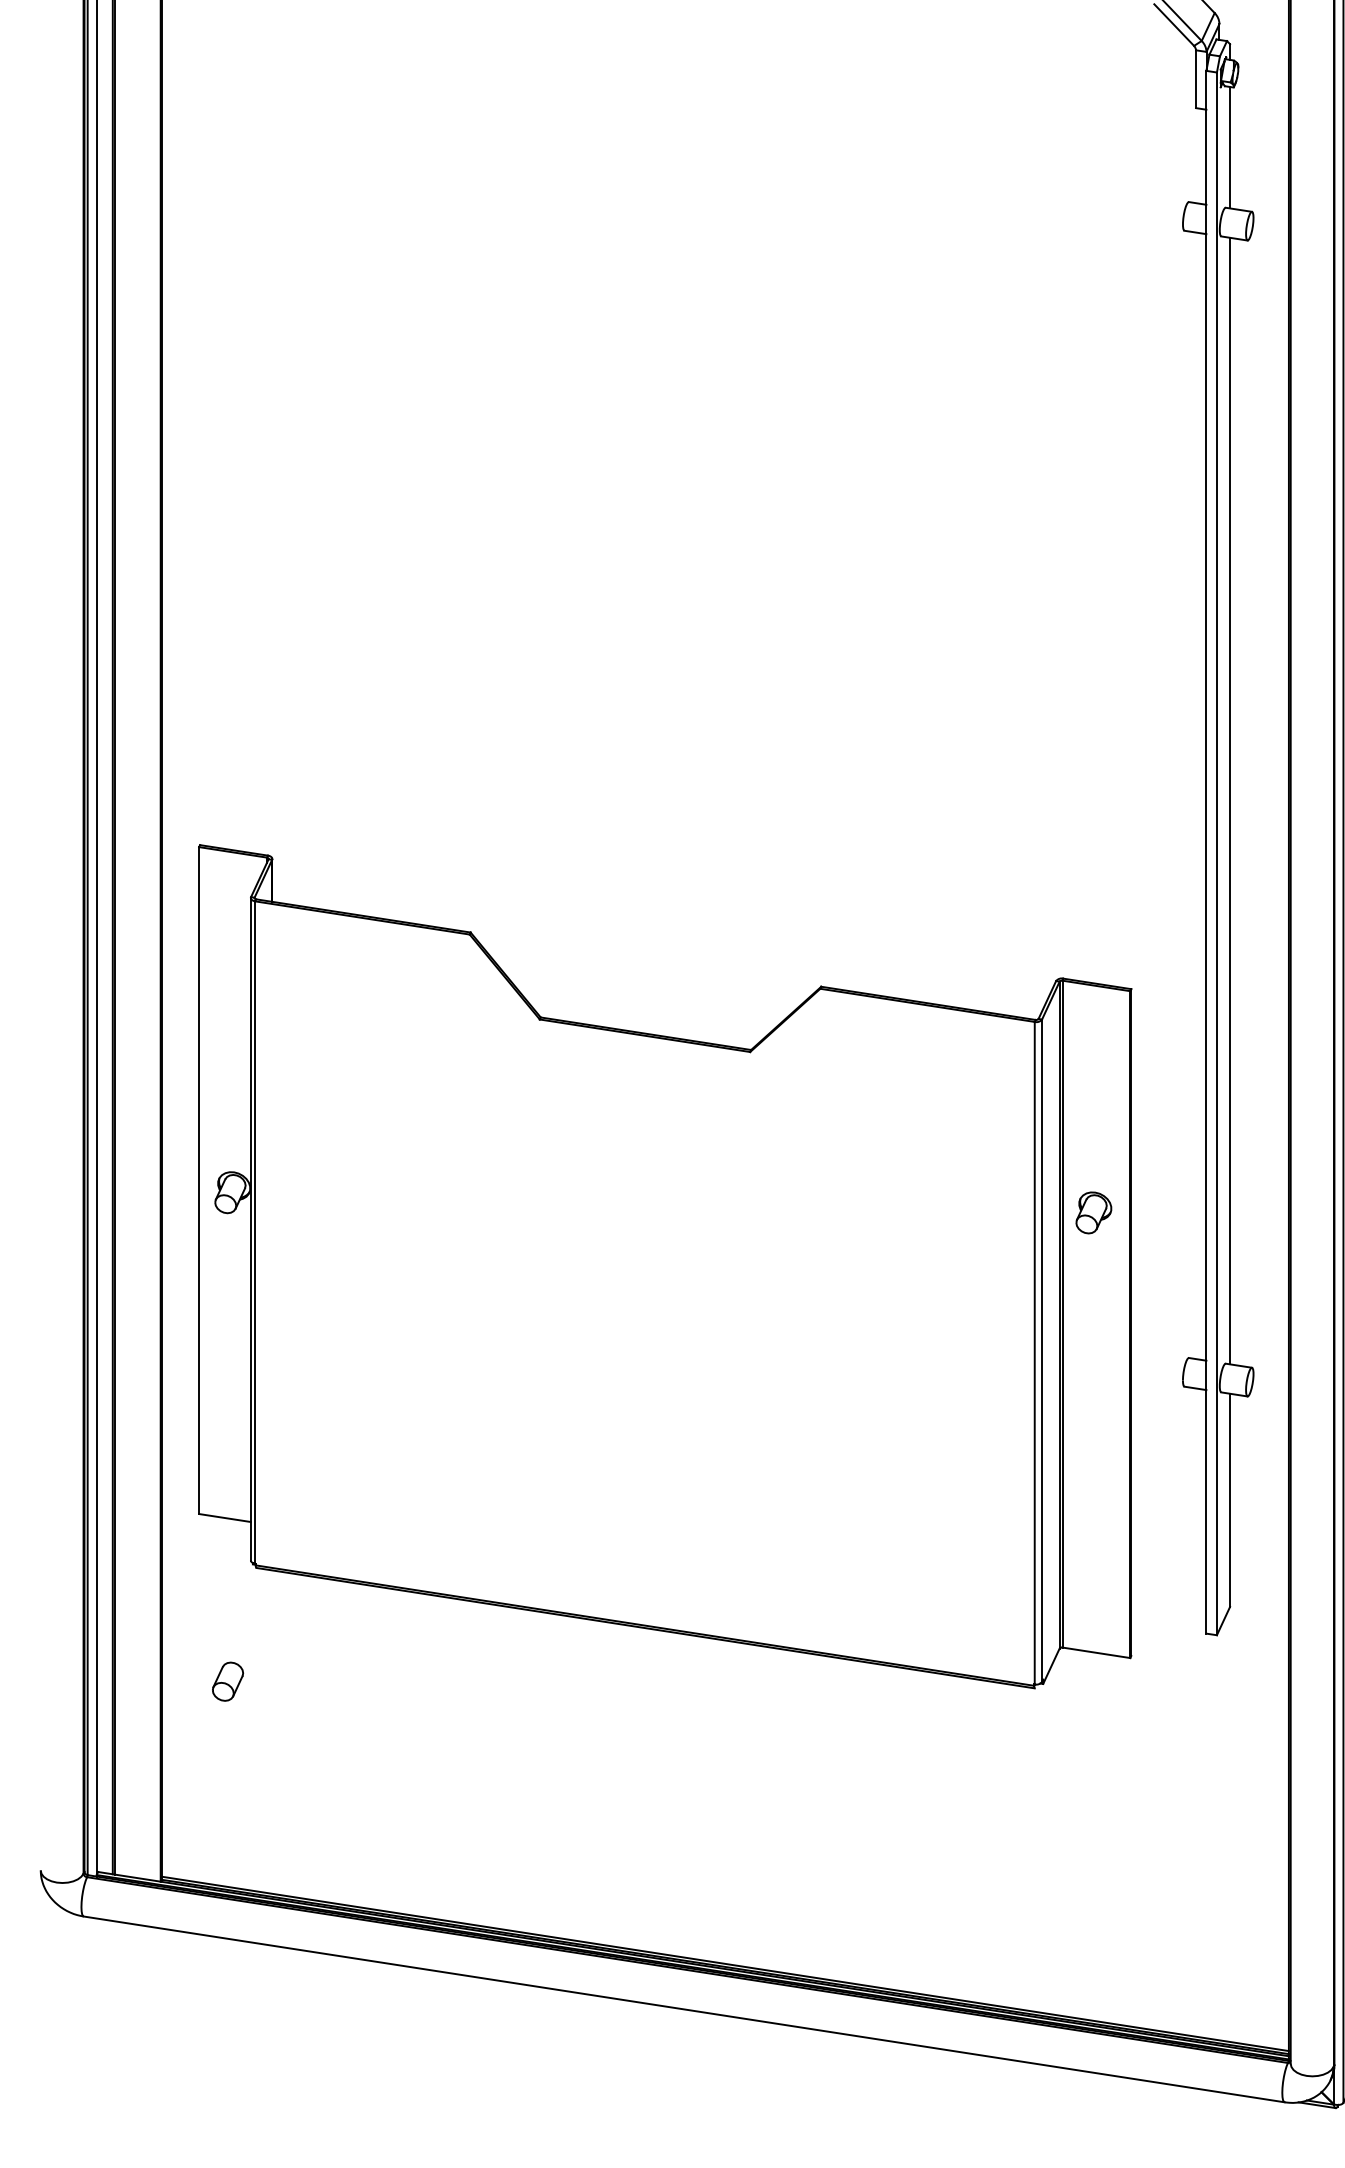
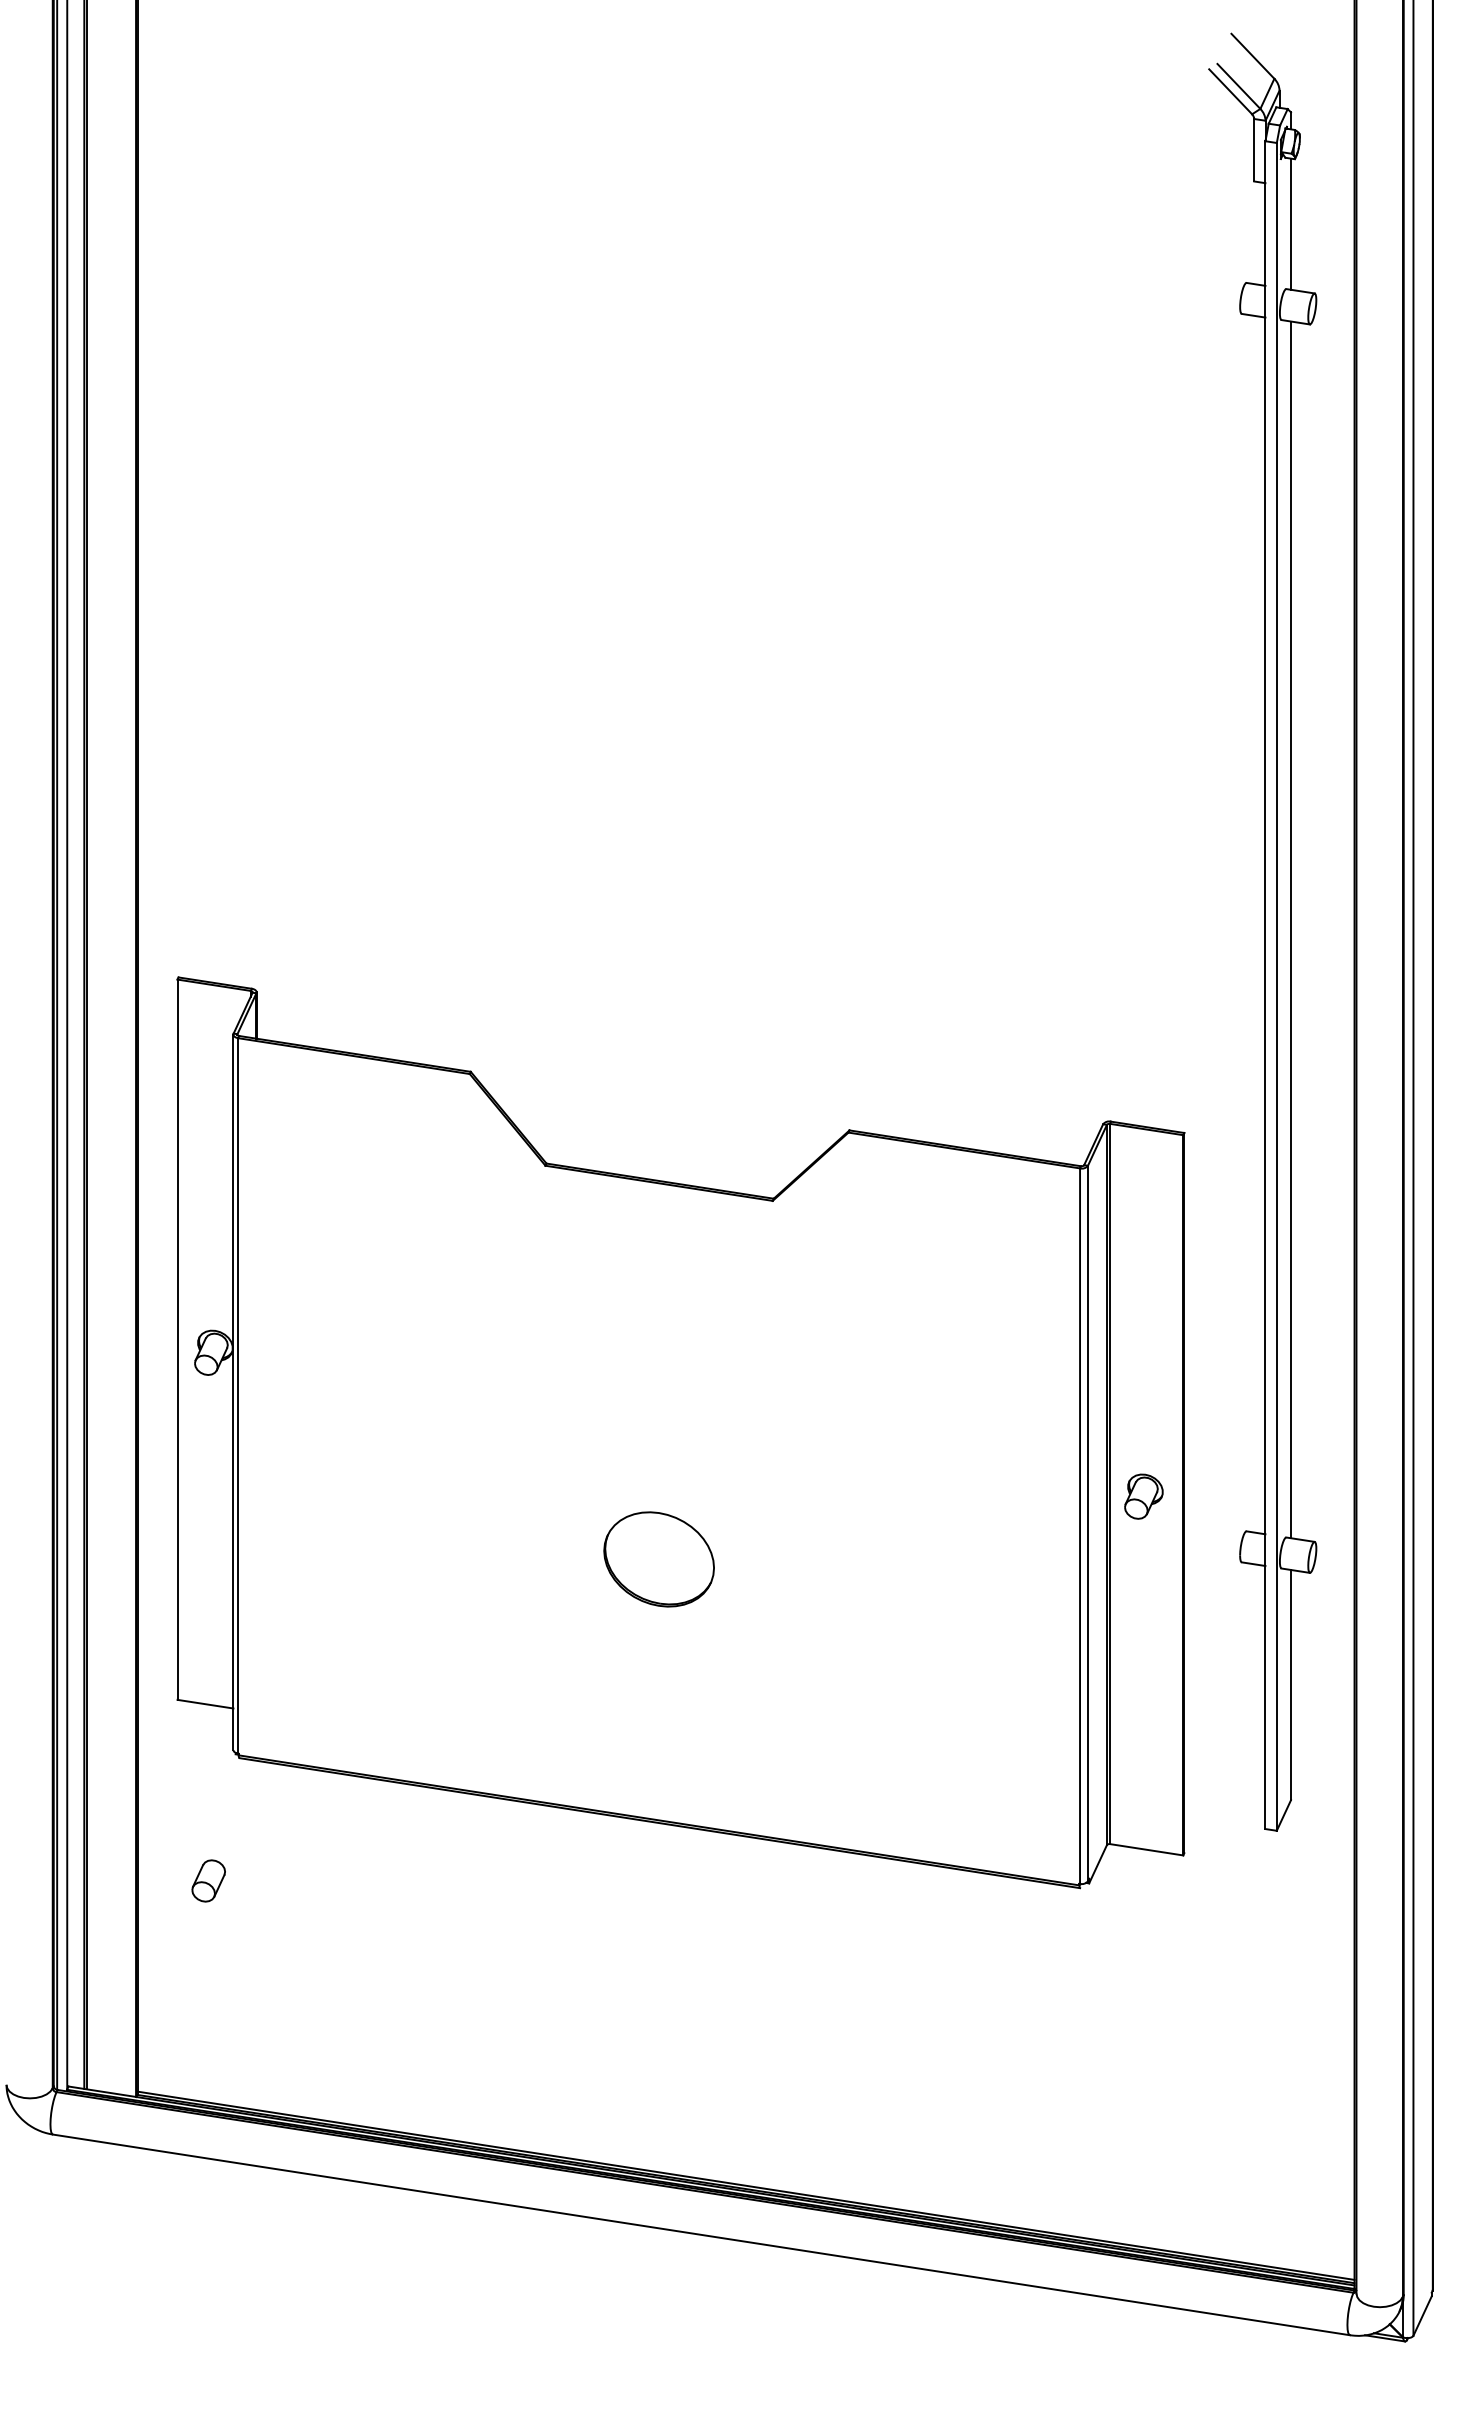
part: (1093, 1212) -> (1143, 1496), moved
part: (644, 1384) -> (658, 1559), added

